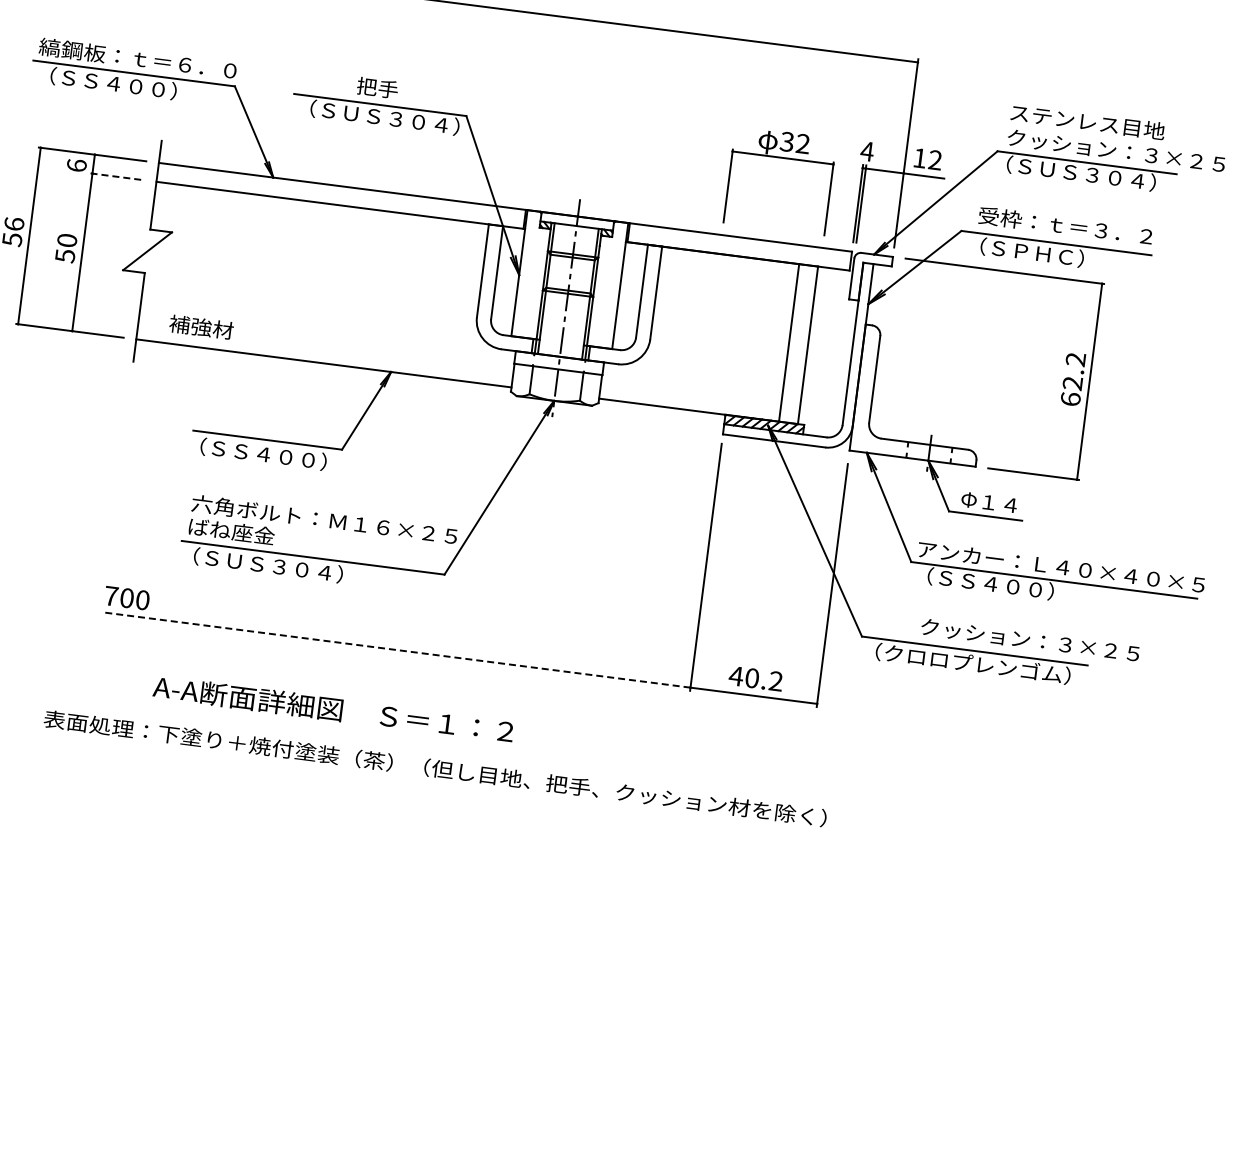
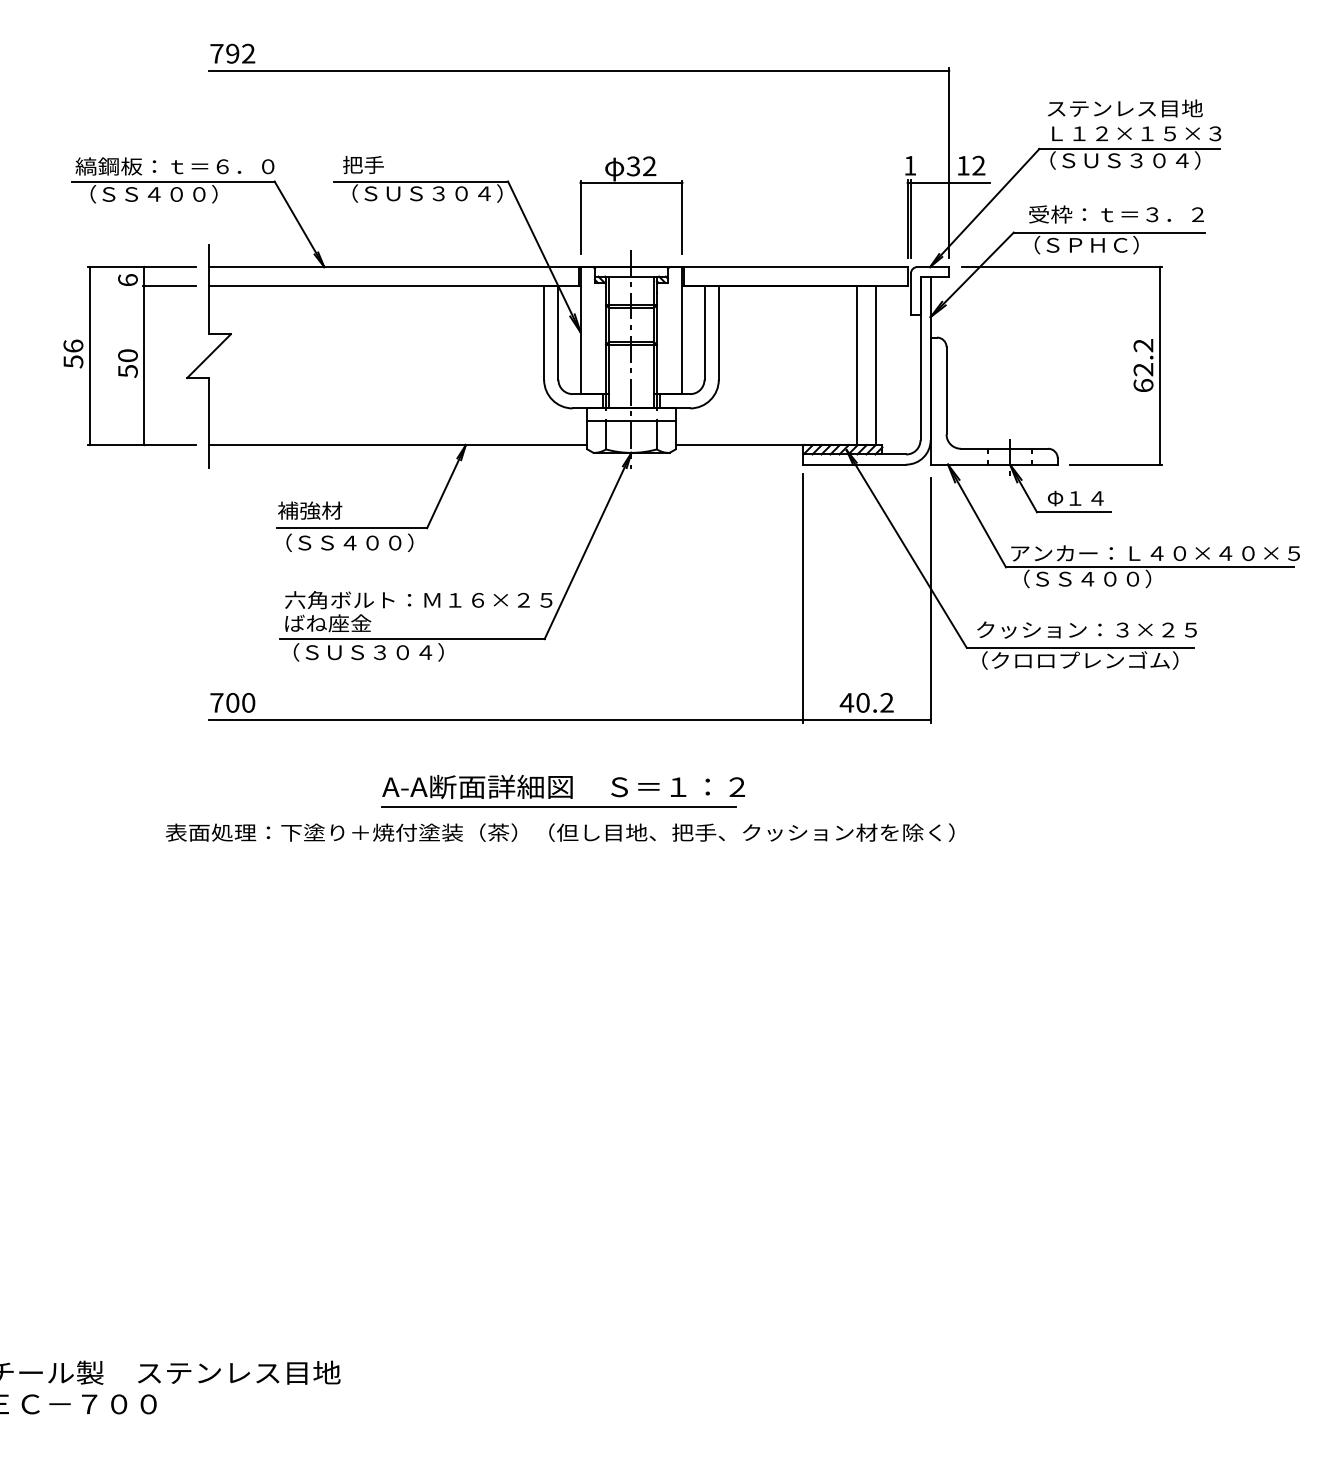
text: (377, 87) -> (363, 164), moved
text: (1115, 150) -> (1156, 133), クッション：３×２５ -> Ｌ１２×１５×３
text: (866, 151) -> (909, 165), 4 -> 1
part: (782, 158) -> (631, 183), moved
line: (117, 177) -> (169, 286), dashed -> solid
text: (201, 327) -> (310, 510), moved
text: (1029, 639) -> (1086, 629), moved
line: (396, 650) -> (506, 720), dashed -> solid
text: (333, 708) -> (563, 786), moved
line: (436, 743) -> (558, 807), added

